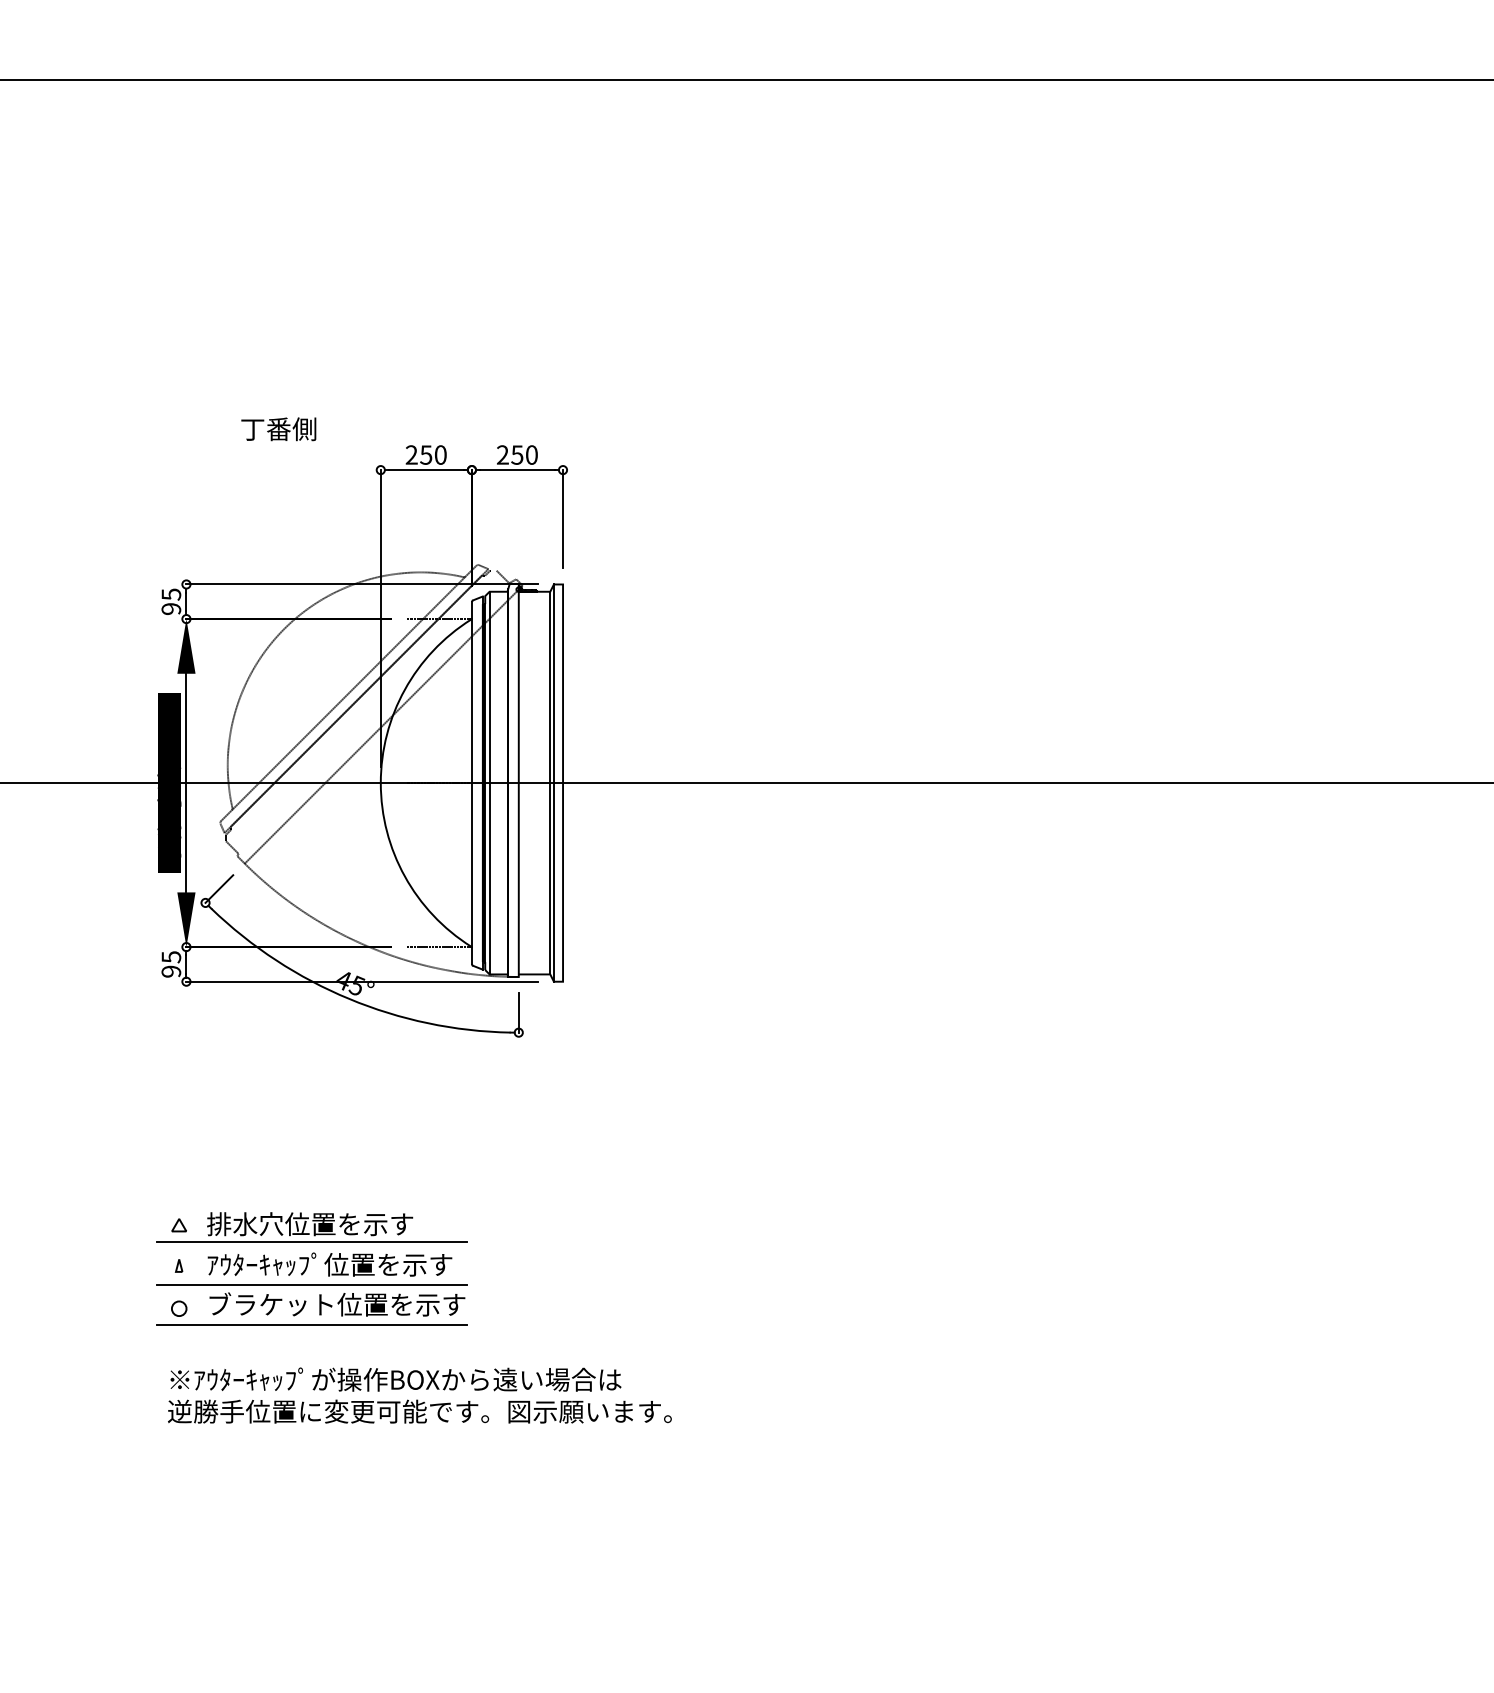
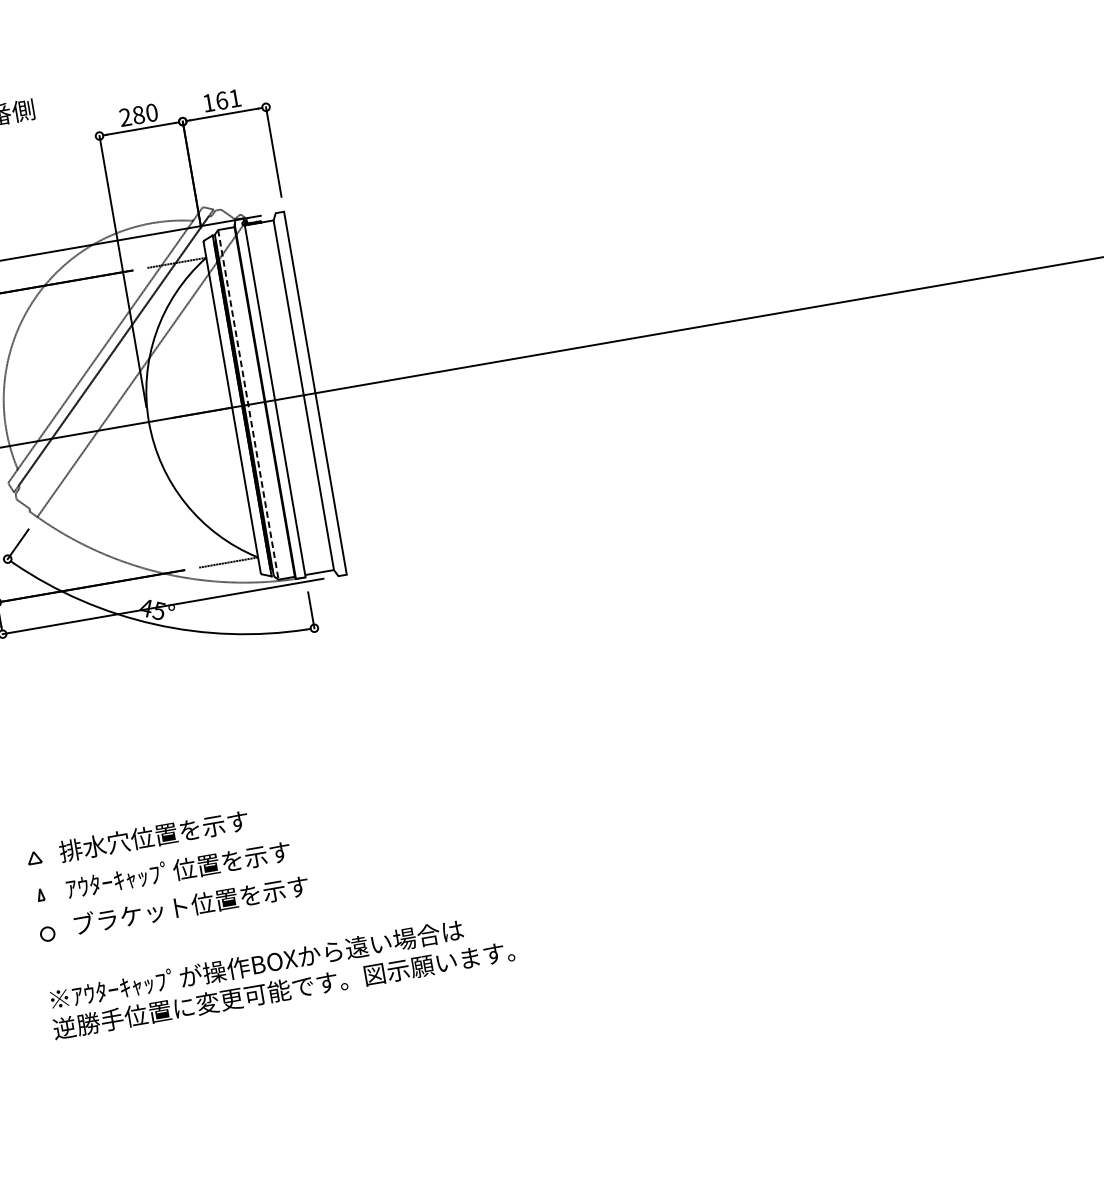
text: (426, 454) -> (138, 114), 250 -> 280
text: (517, 454) -> (221, 100), 250 -> 161
line: (553, 782) -> (306, 394), removed
line: (489, 783) -> (248, 405), solid -> dashed
line: (312, 1242) -> (159, 852), removed
line: (312, 1284) -> (165, 890), removed
line: (311, 1324) -> (171, 927), removed

